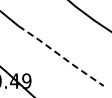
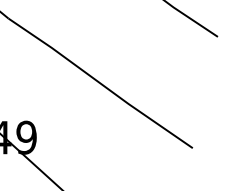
line: (61, 56) -> (101, 84), dashed -> solid

